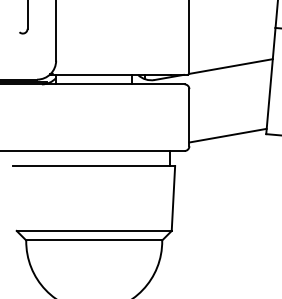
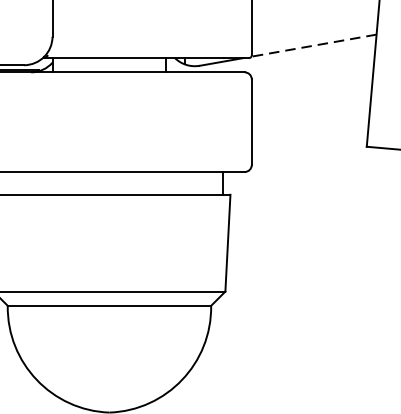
line: (230, 66) -> (313, 45), solid -> dashed
line: (227, 135) -> (308, 148), removed

